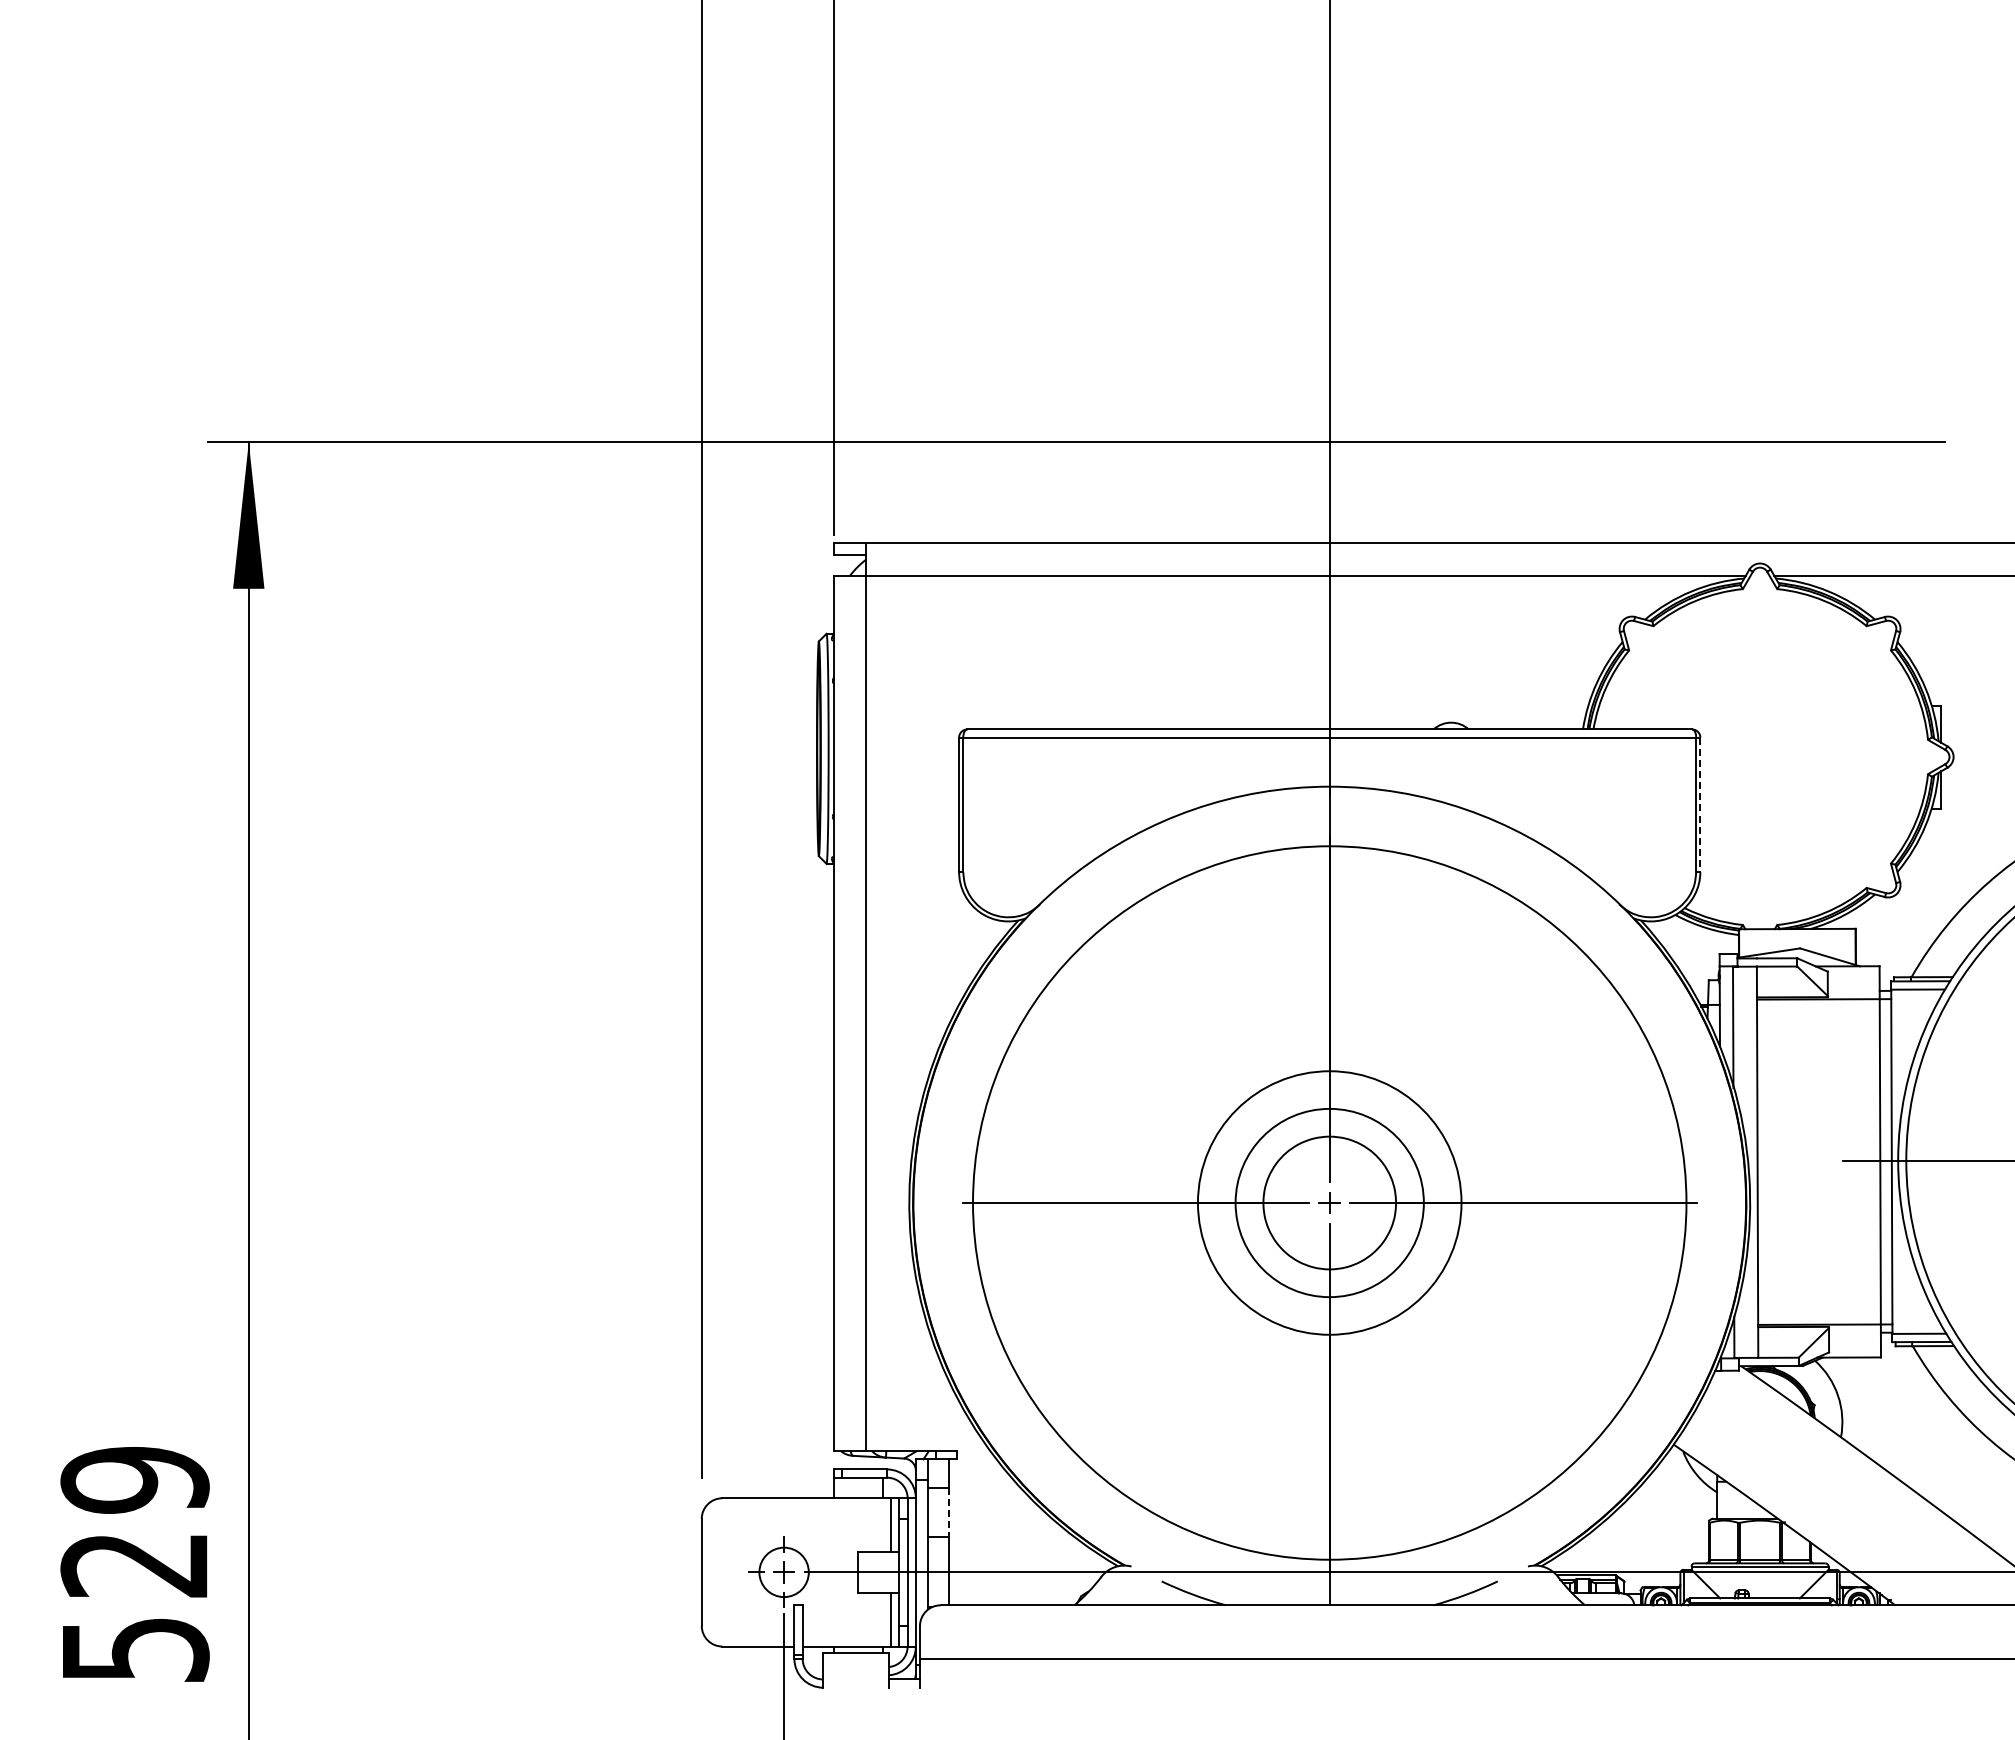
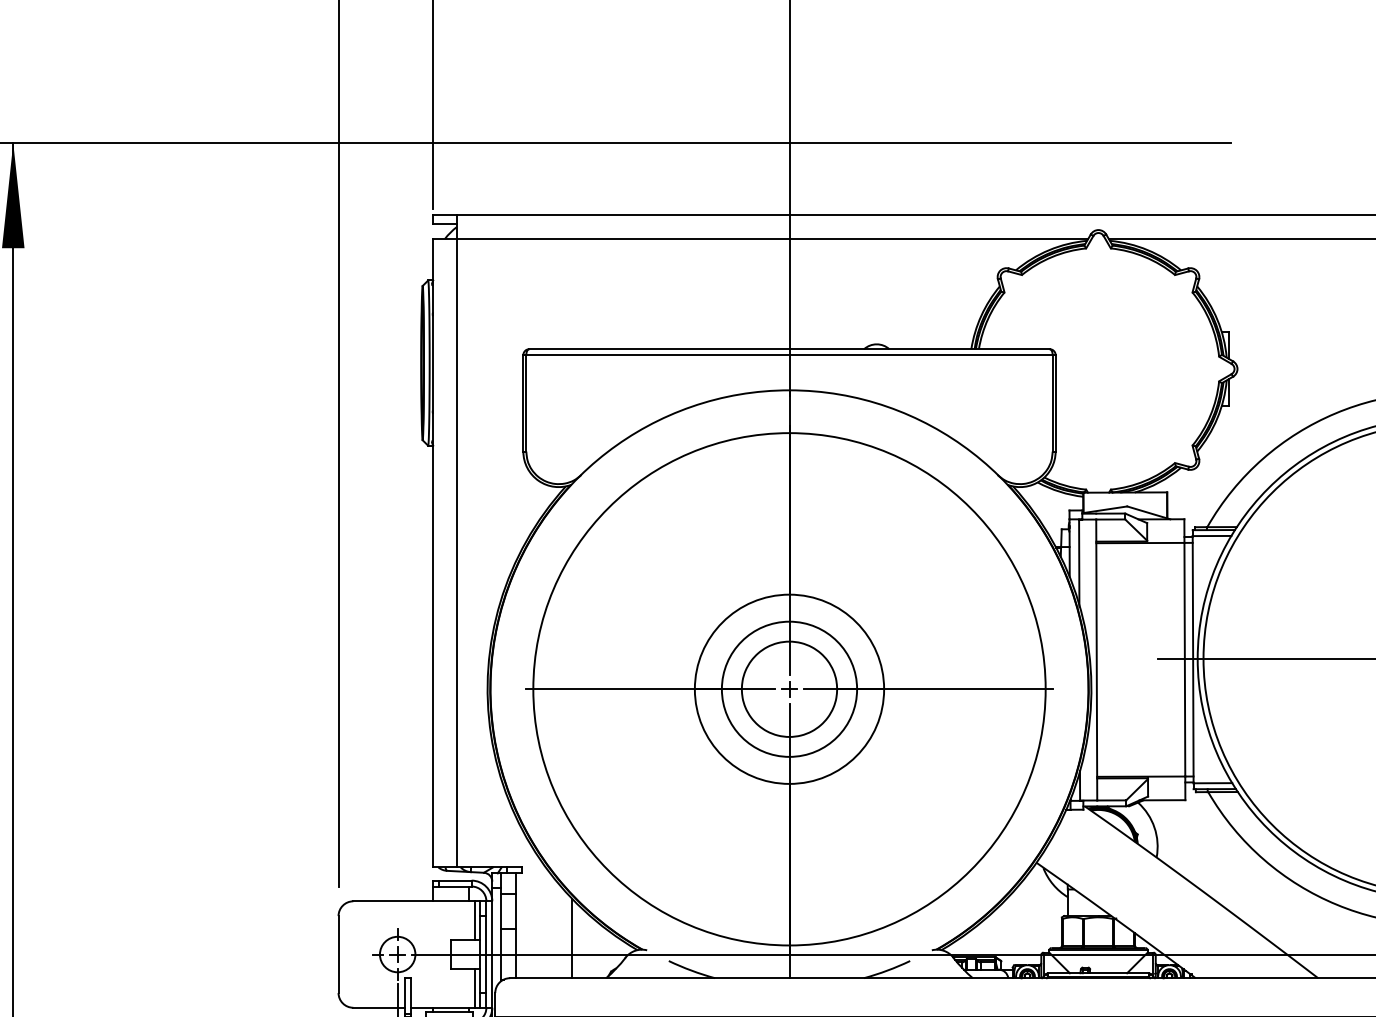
line: (1700, 805) -> (1055, 403), dashed -> solid
line: (948, 1512) -> (515, 911), dashed -> solid
line: (1027, 1549) -> (572, 938), added

